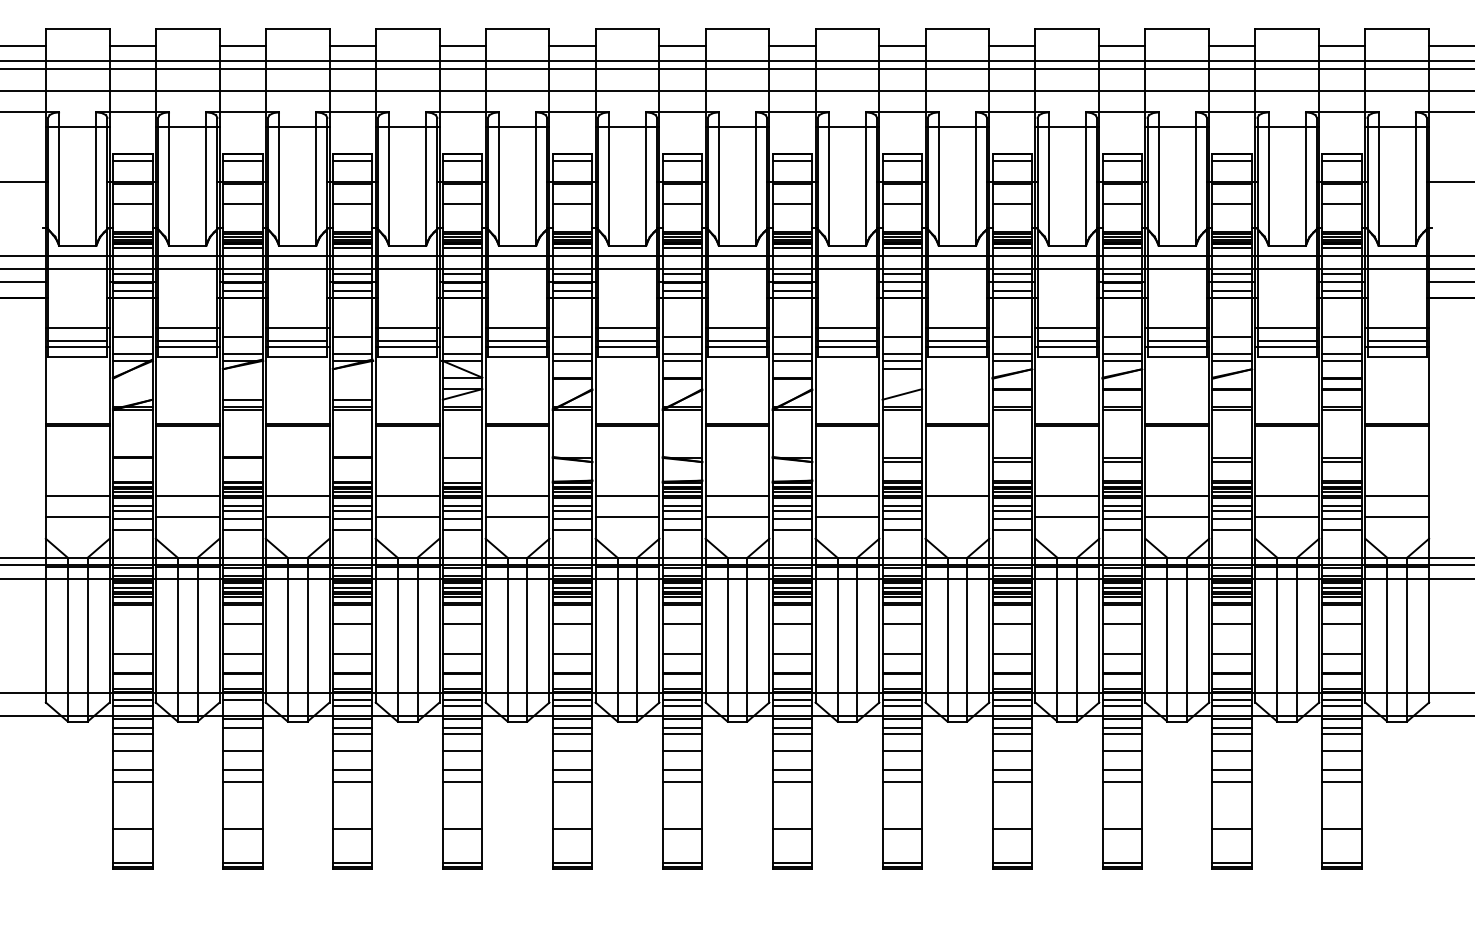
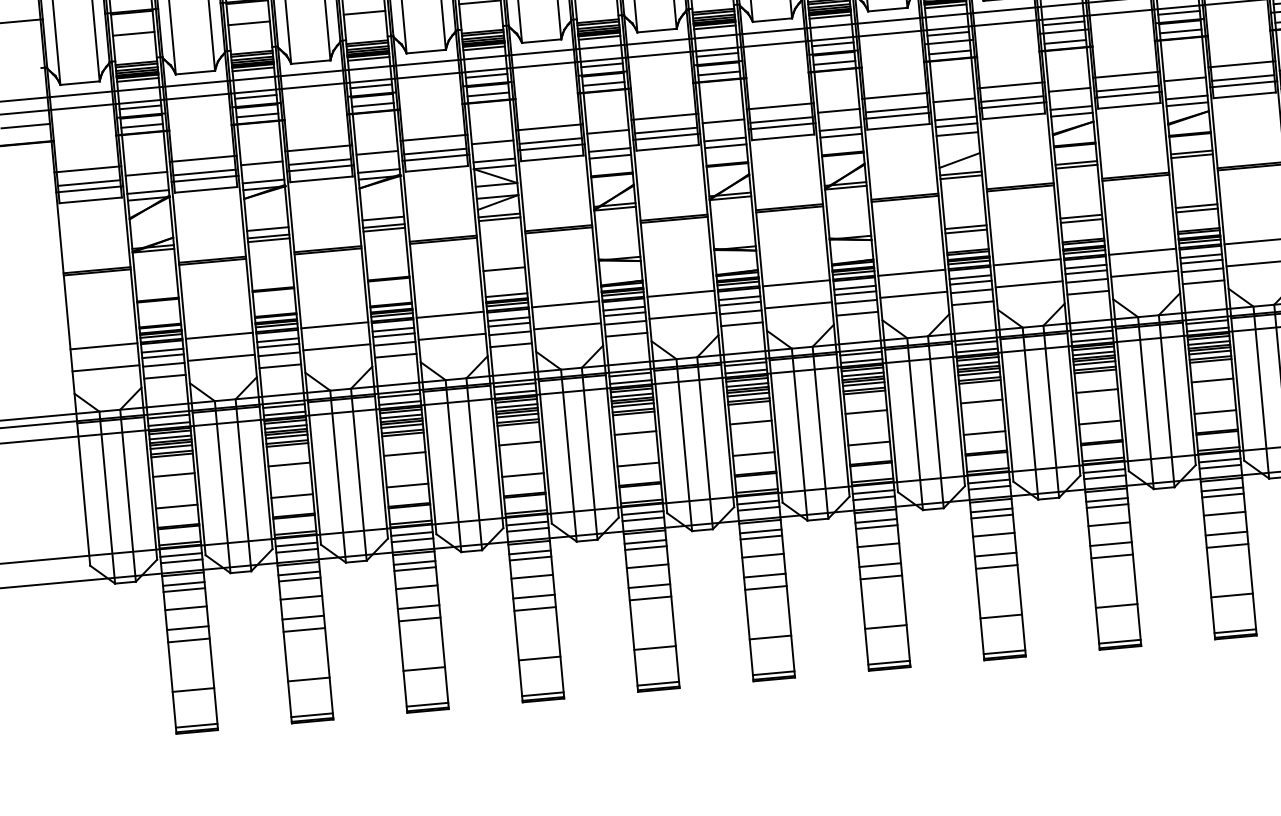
line: (957, 517) -> (1029, 284), added
line: (132, 624) -> (173, 475), added
line: (242, 706) -> (296, 551), added
line: (242, 733) -> (299, 579), added

